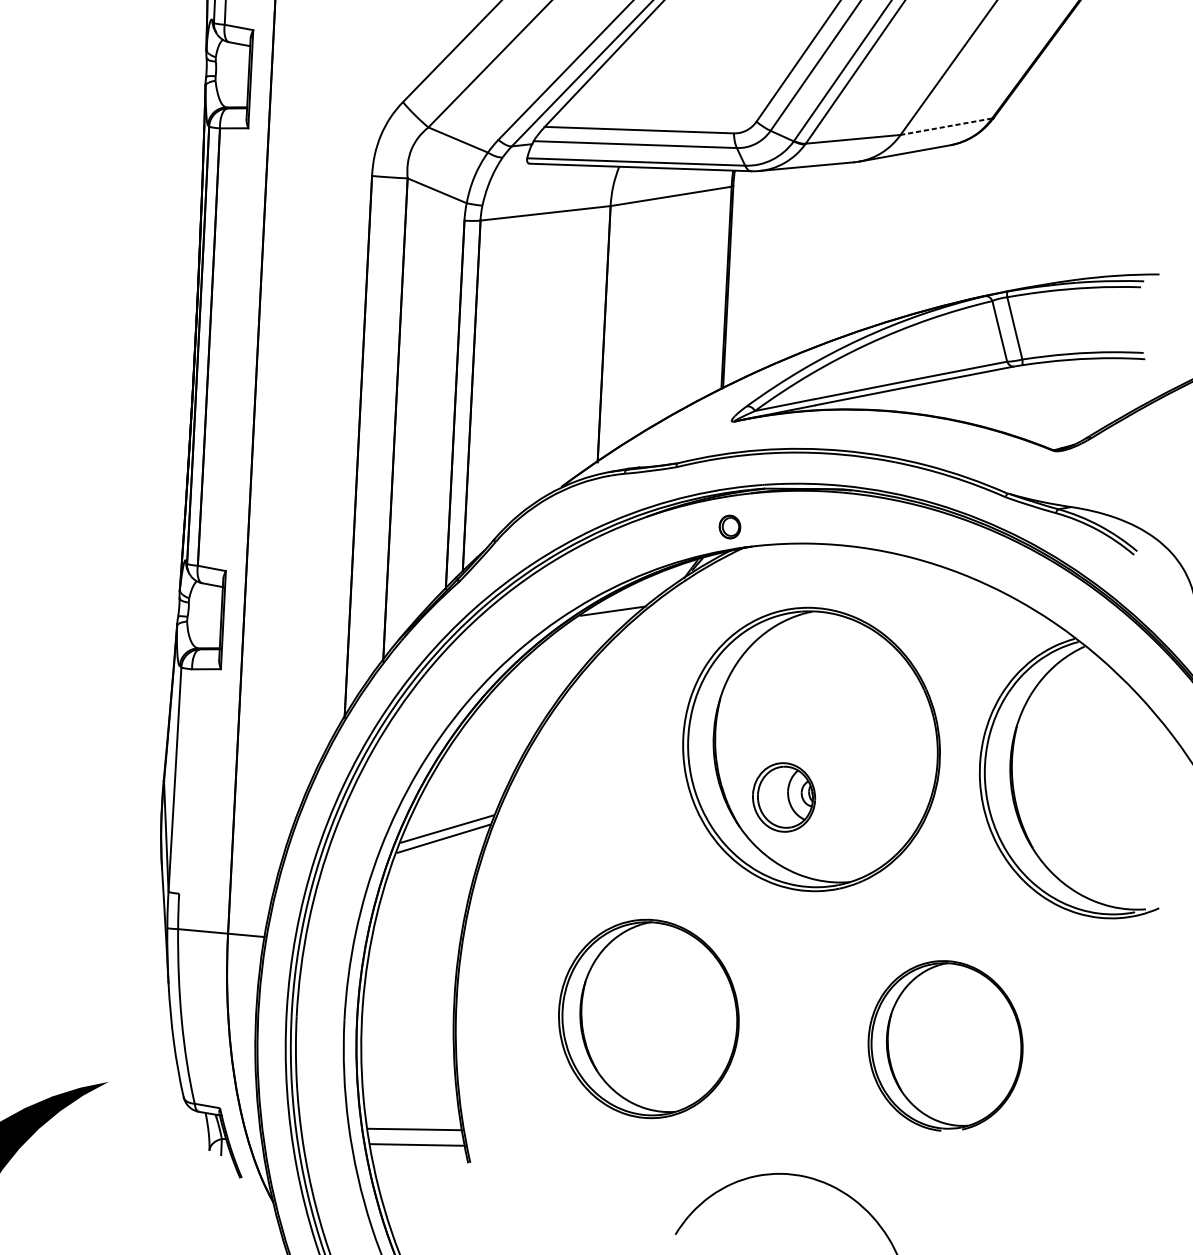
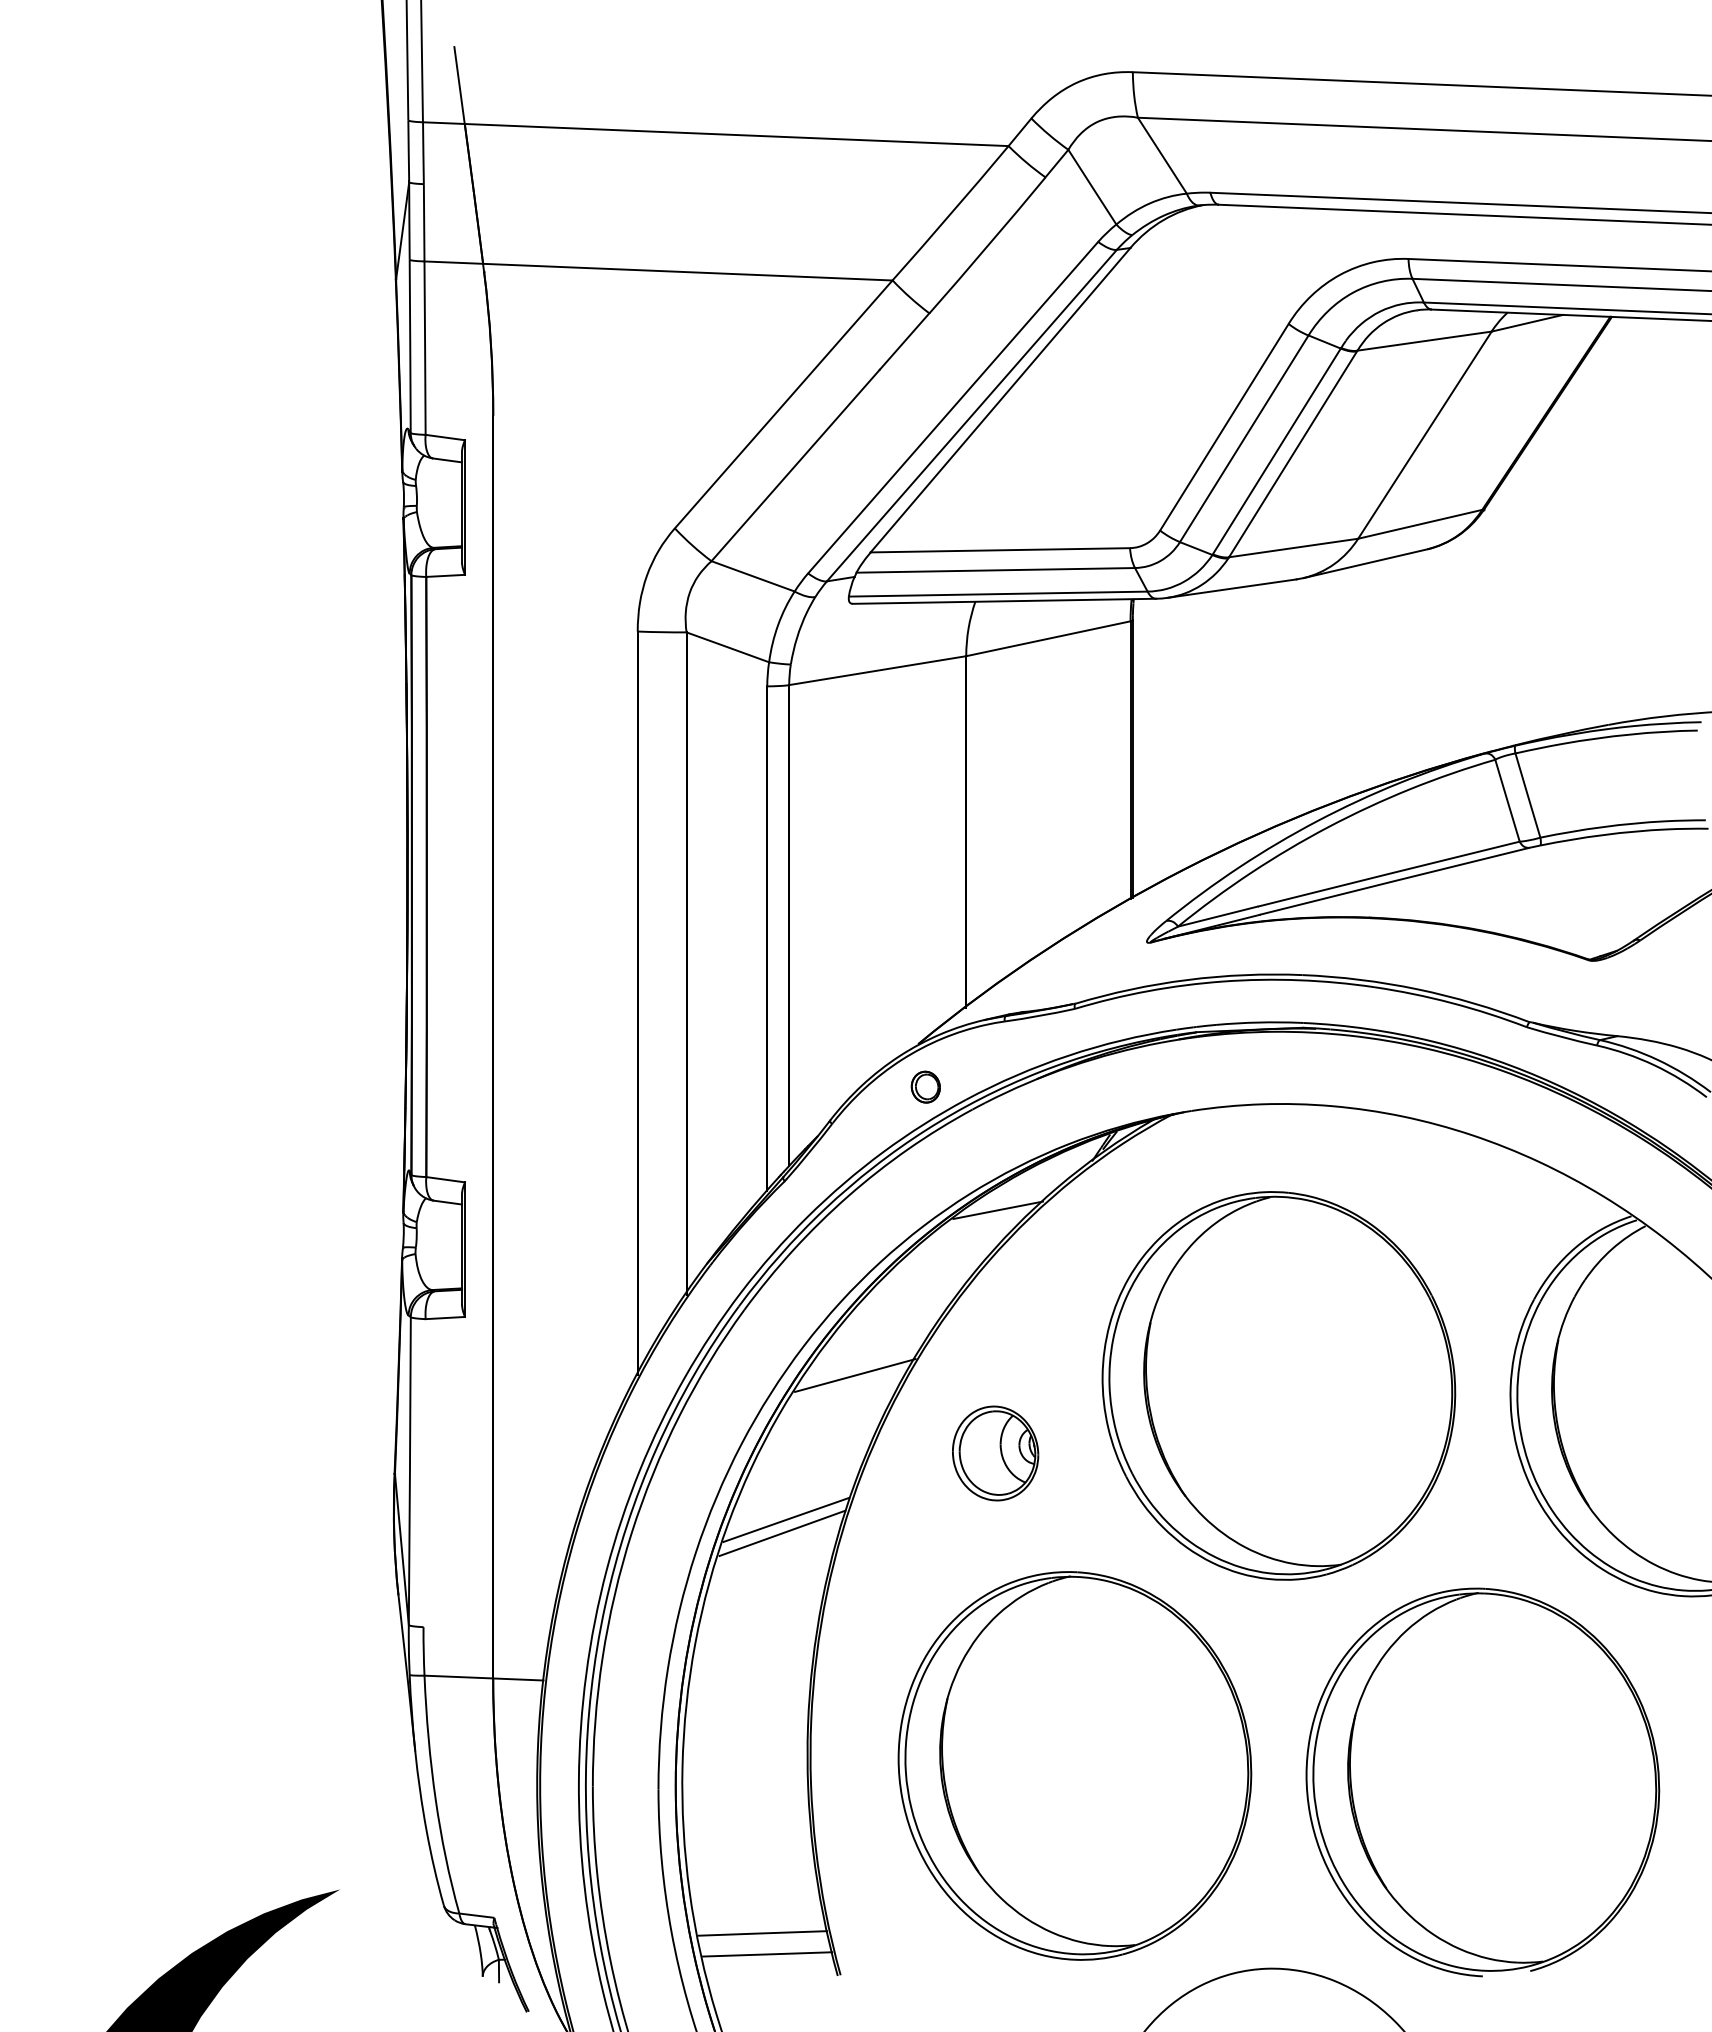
line: (946, 126) -> (1420, 524), dashed -> solid
part: (729, 526) -> (925, 1086), moved
line: (503, 726) -> (855, 1375), added
part: (783, 797) -> (995, 1453), moved
part: (648, 1018) -> (1074, 1765), size x1.43
part: (945, 1046) -> (1482, 1782), size x1.67

